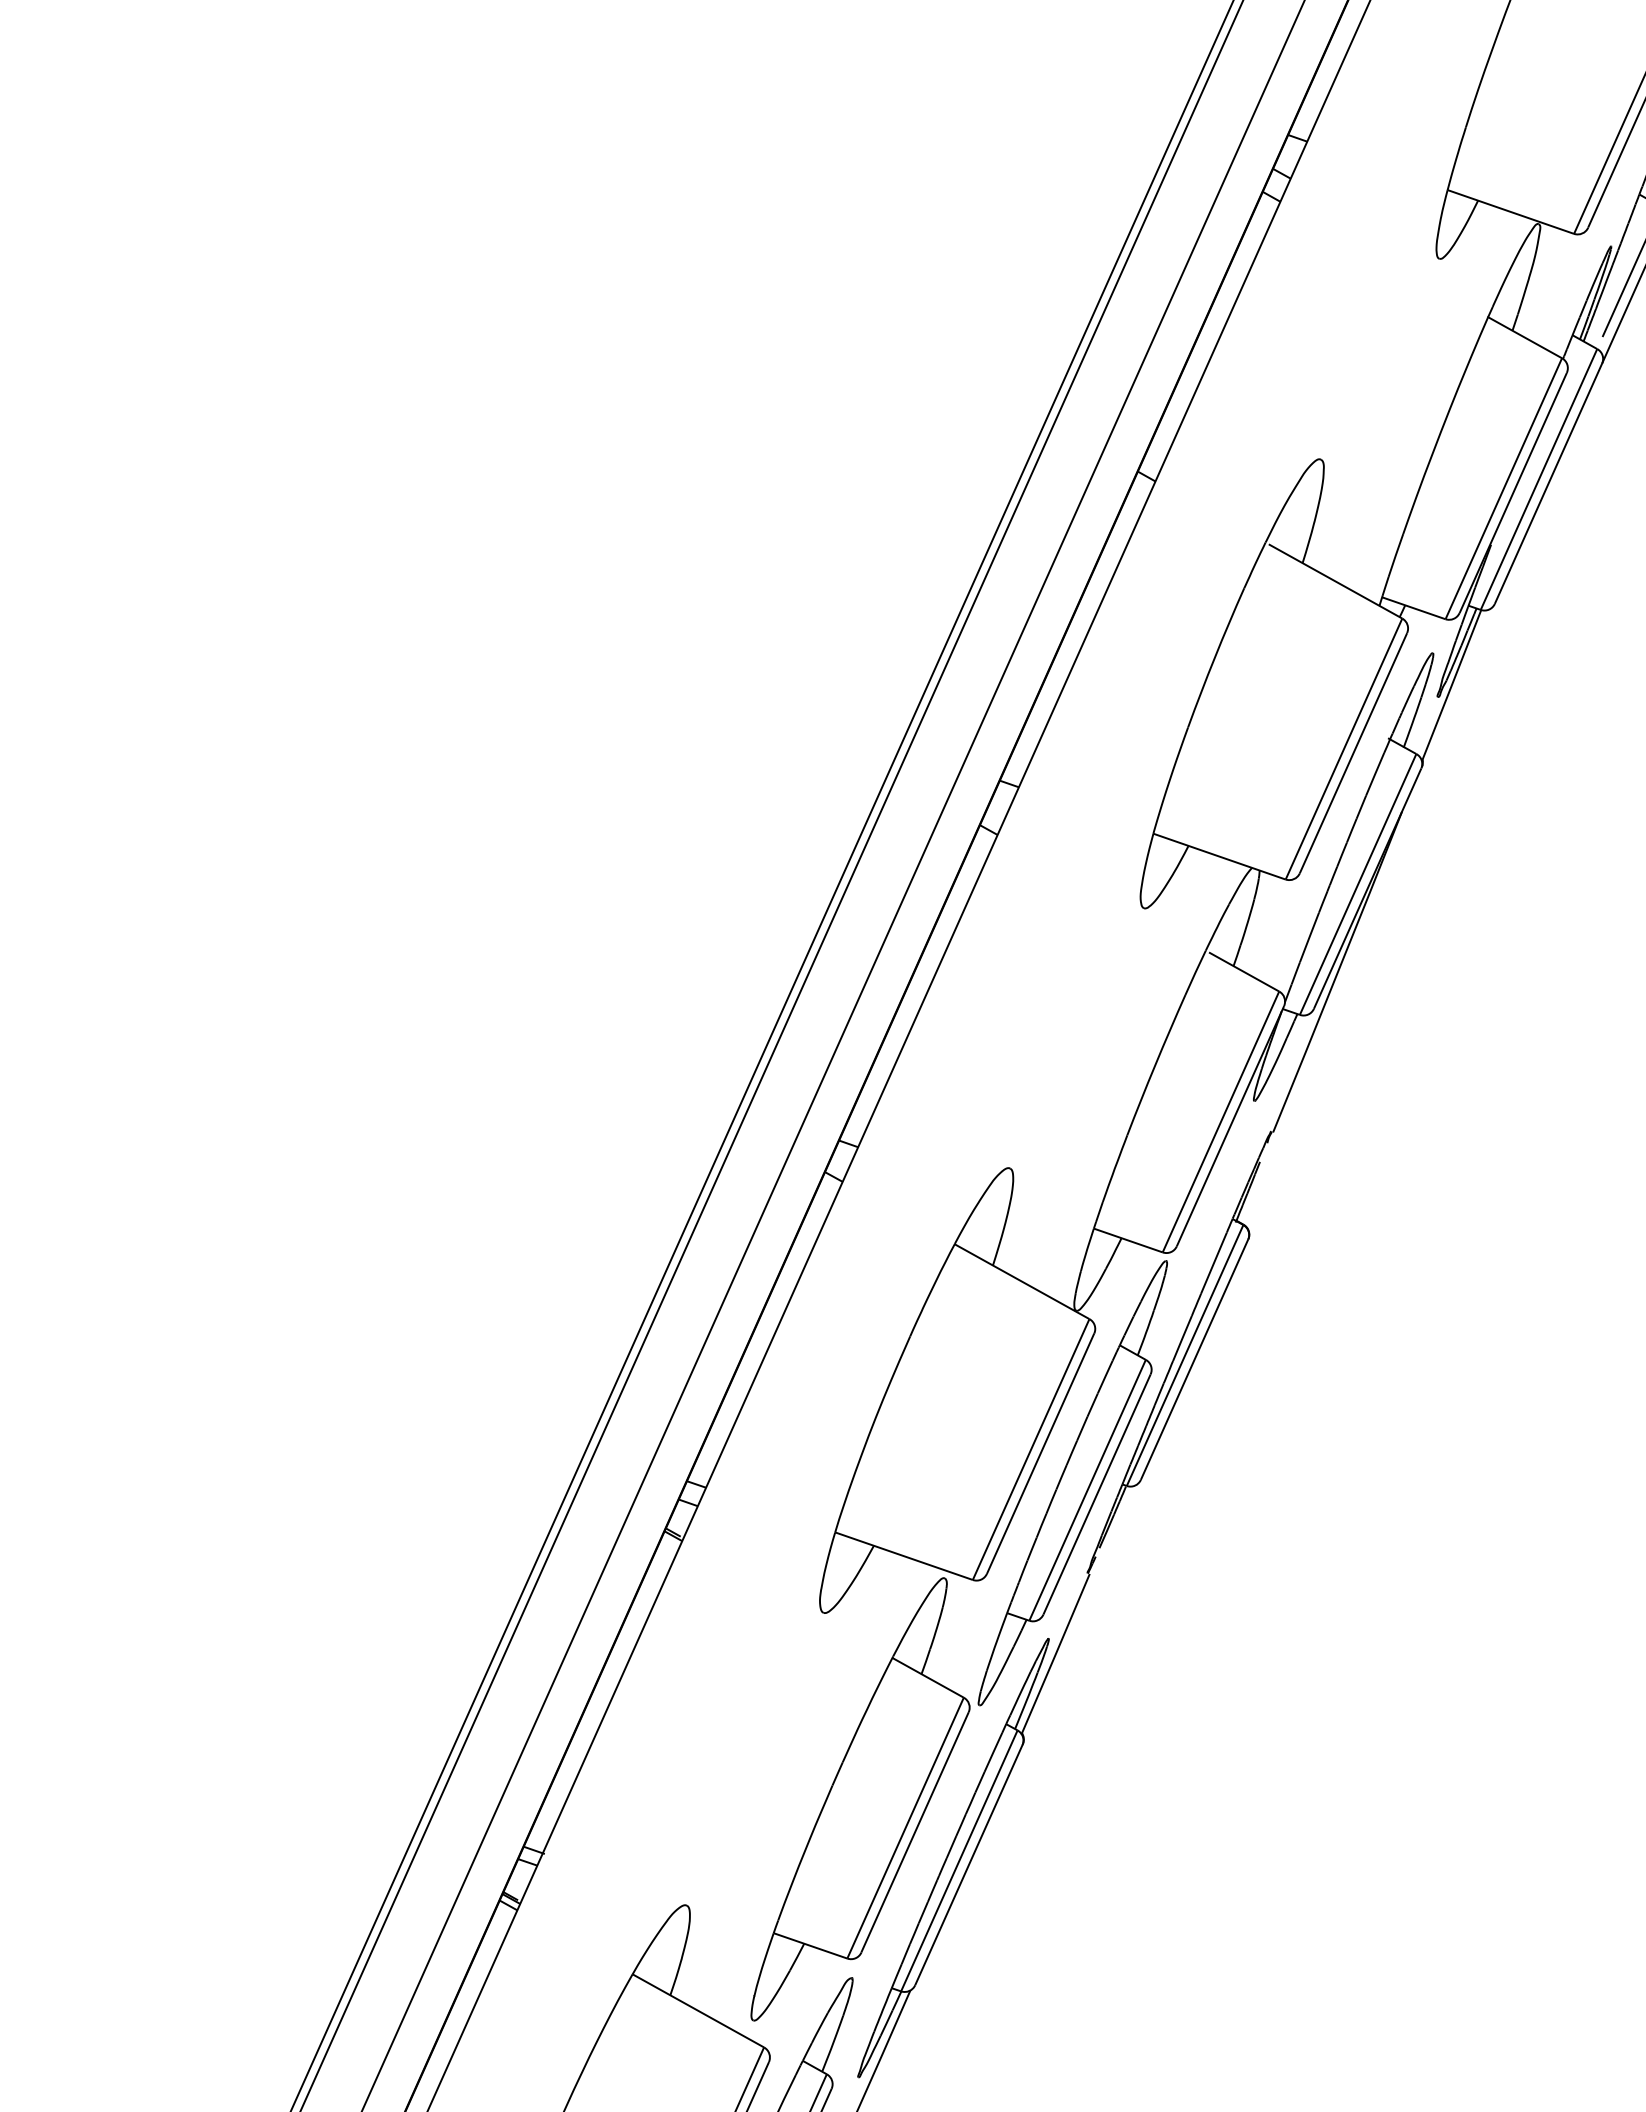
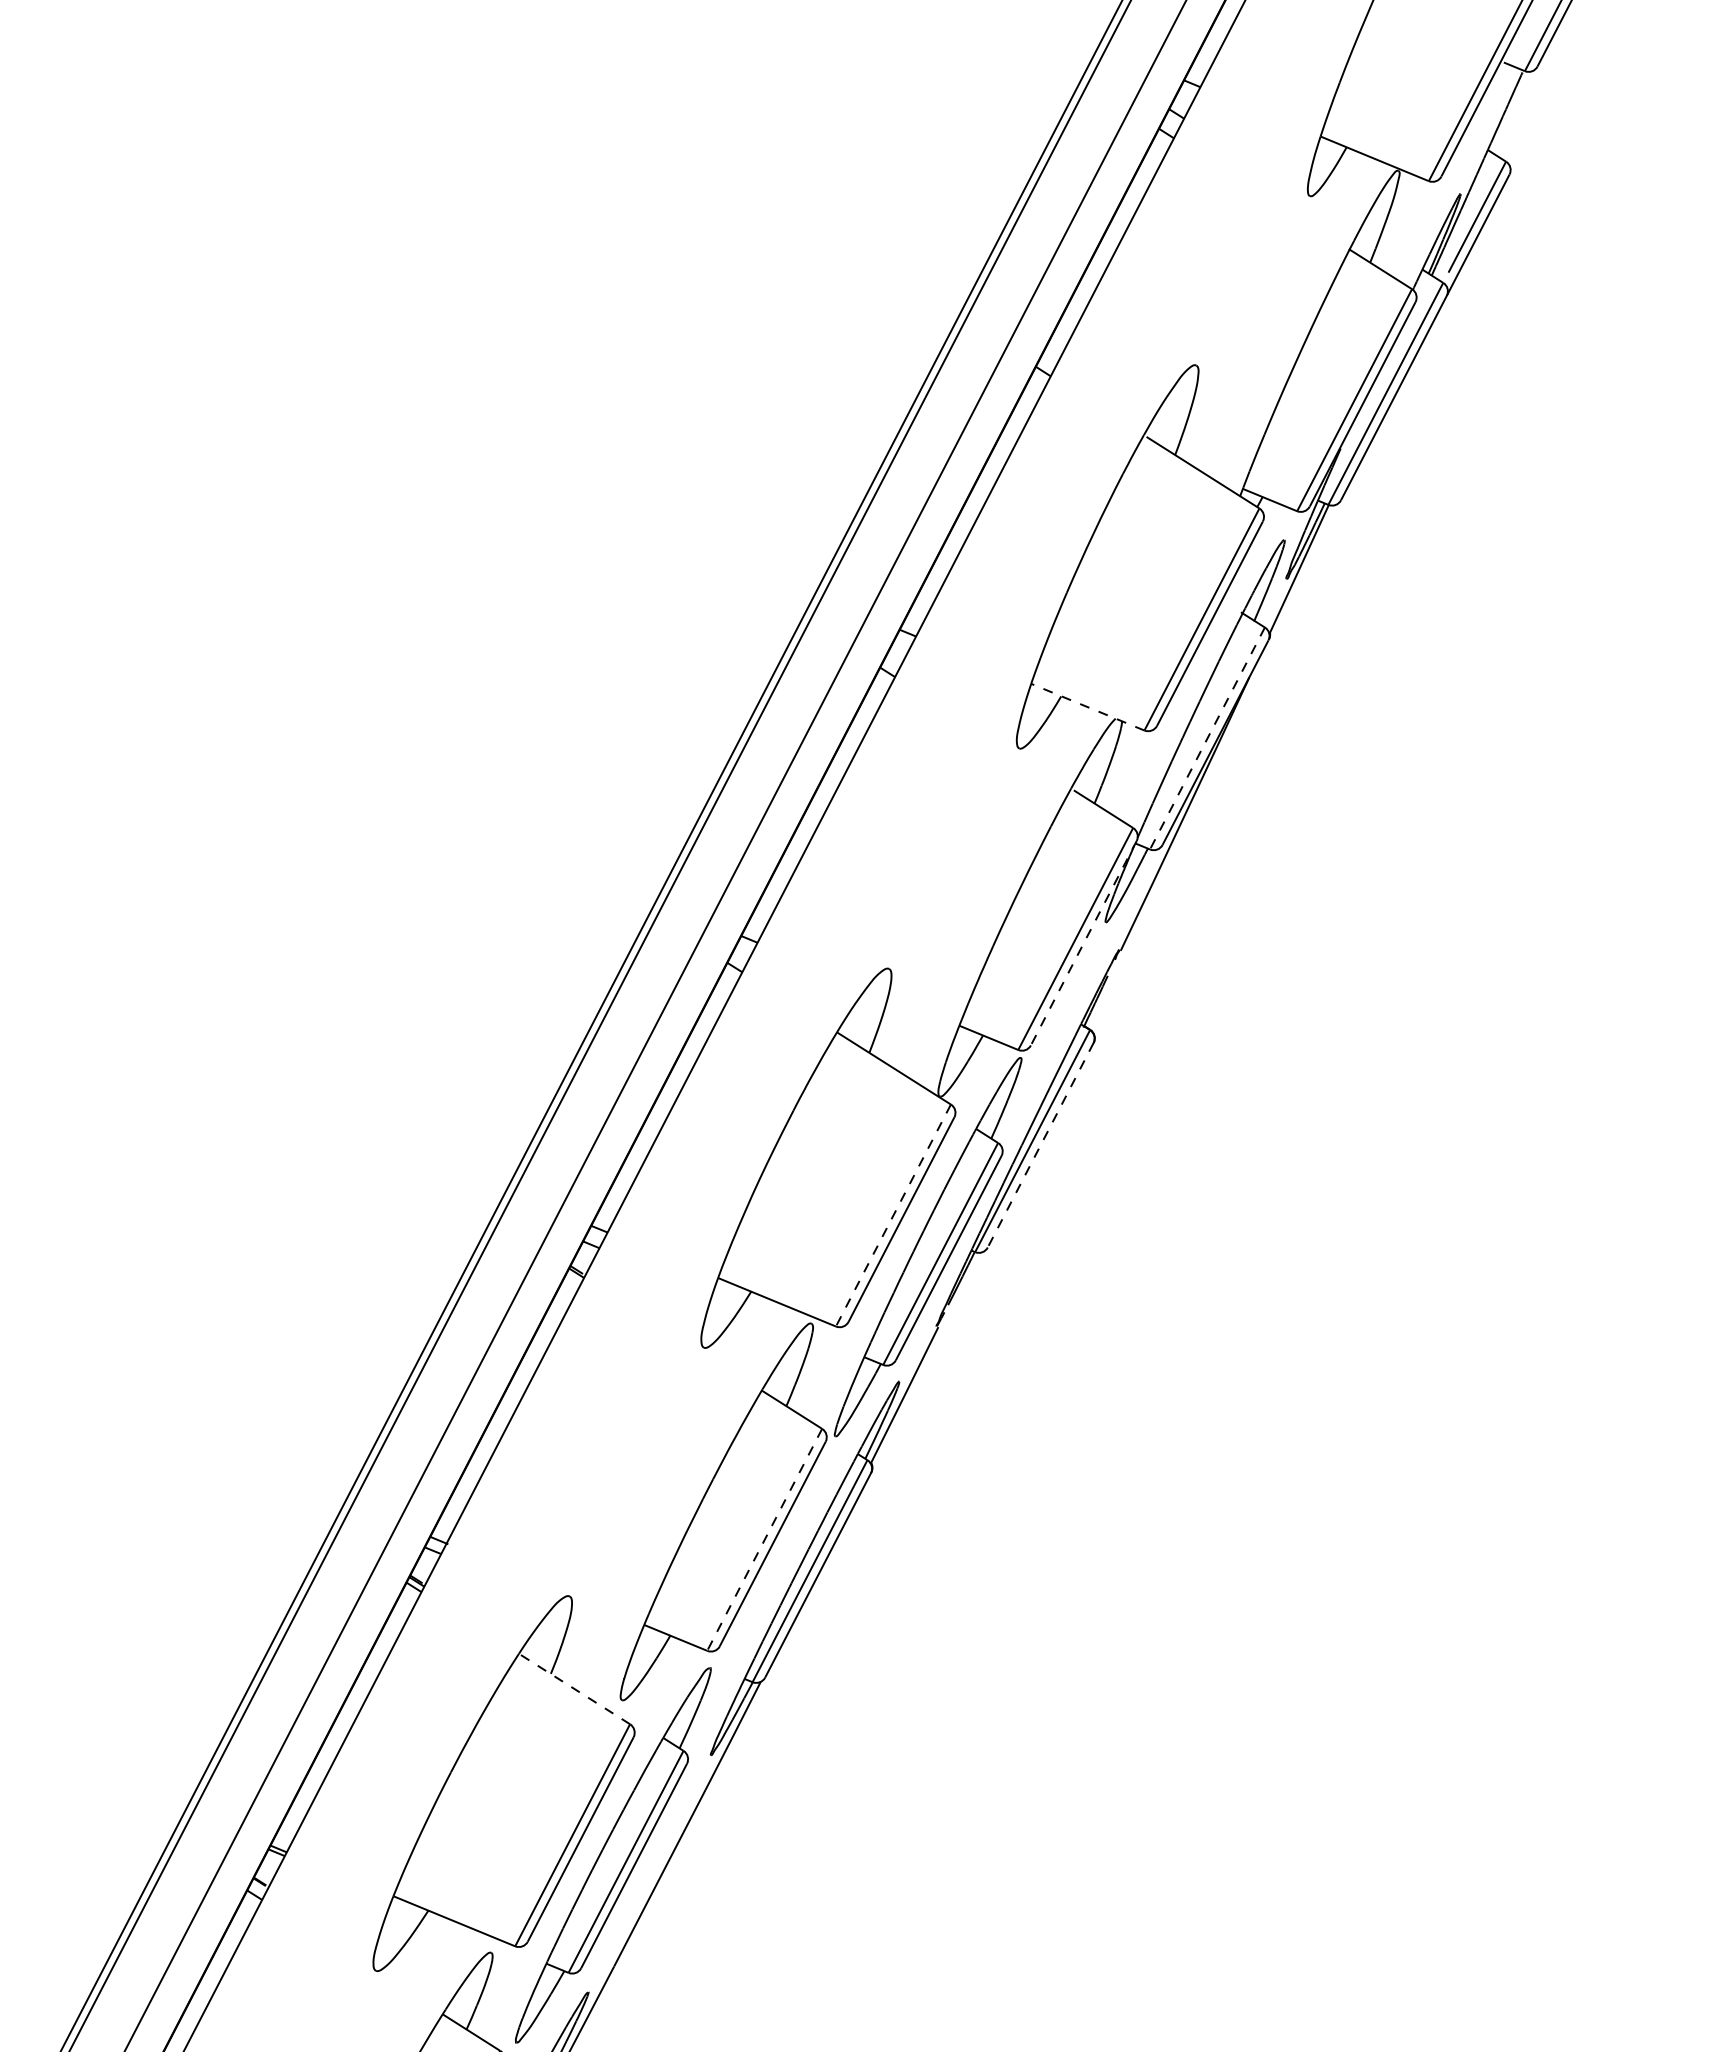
line: (1219, 857) -> (1087, 707), solid -> dashed
line: (1358, 884) -> (1207, 738), solid -> dashed
line: (1230, 1126) -> (1083, 943), solid -> dashed
line: (1194, 1359) -> (1040, 1145), solid -> dashed
line: (1031, 1449) -> (893, 1215), solid -> dashed
line: (905, 1827) -> (764, 1539), solid -> dashed
line: (698, 2011) -> (574, 1689), solid -> dashed

